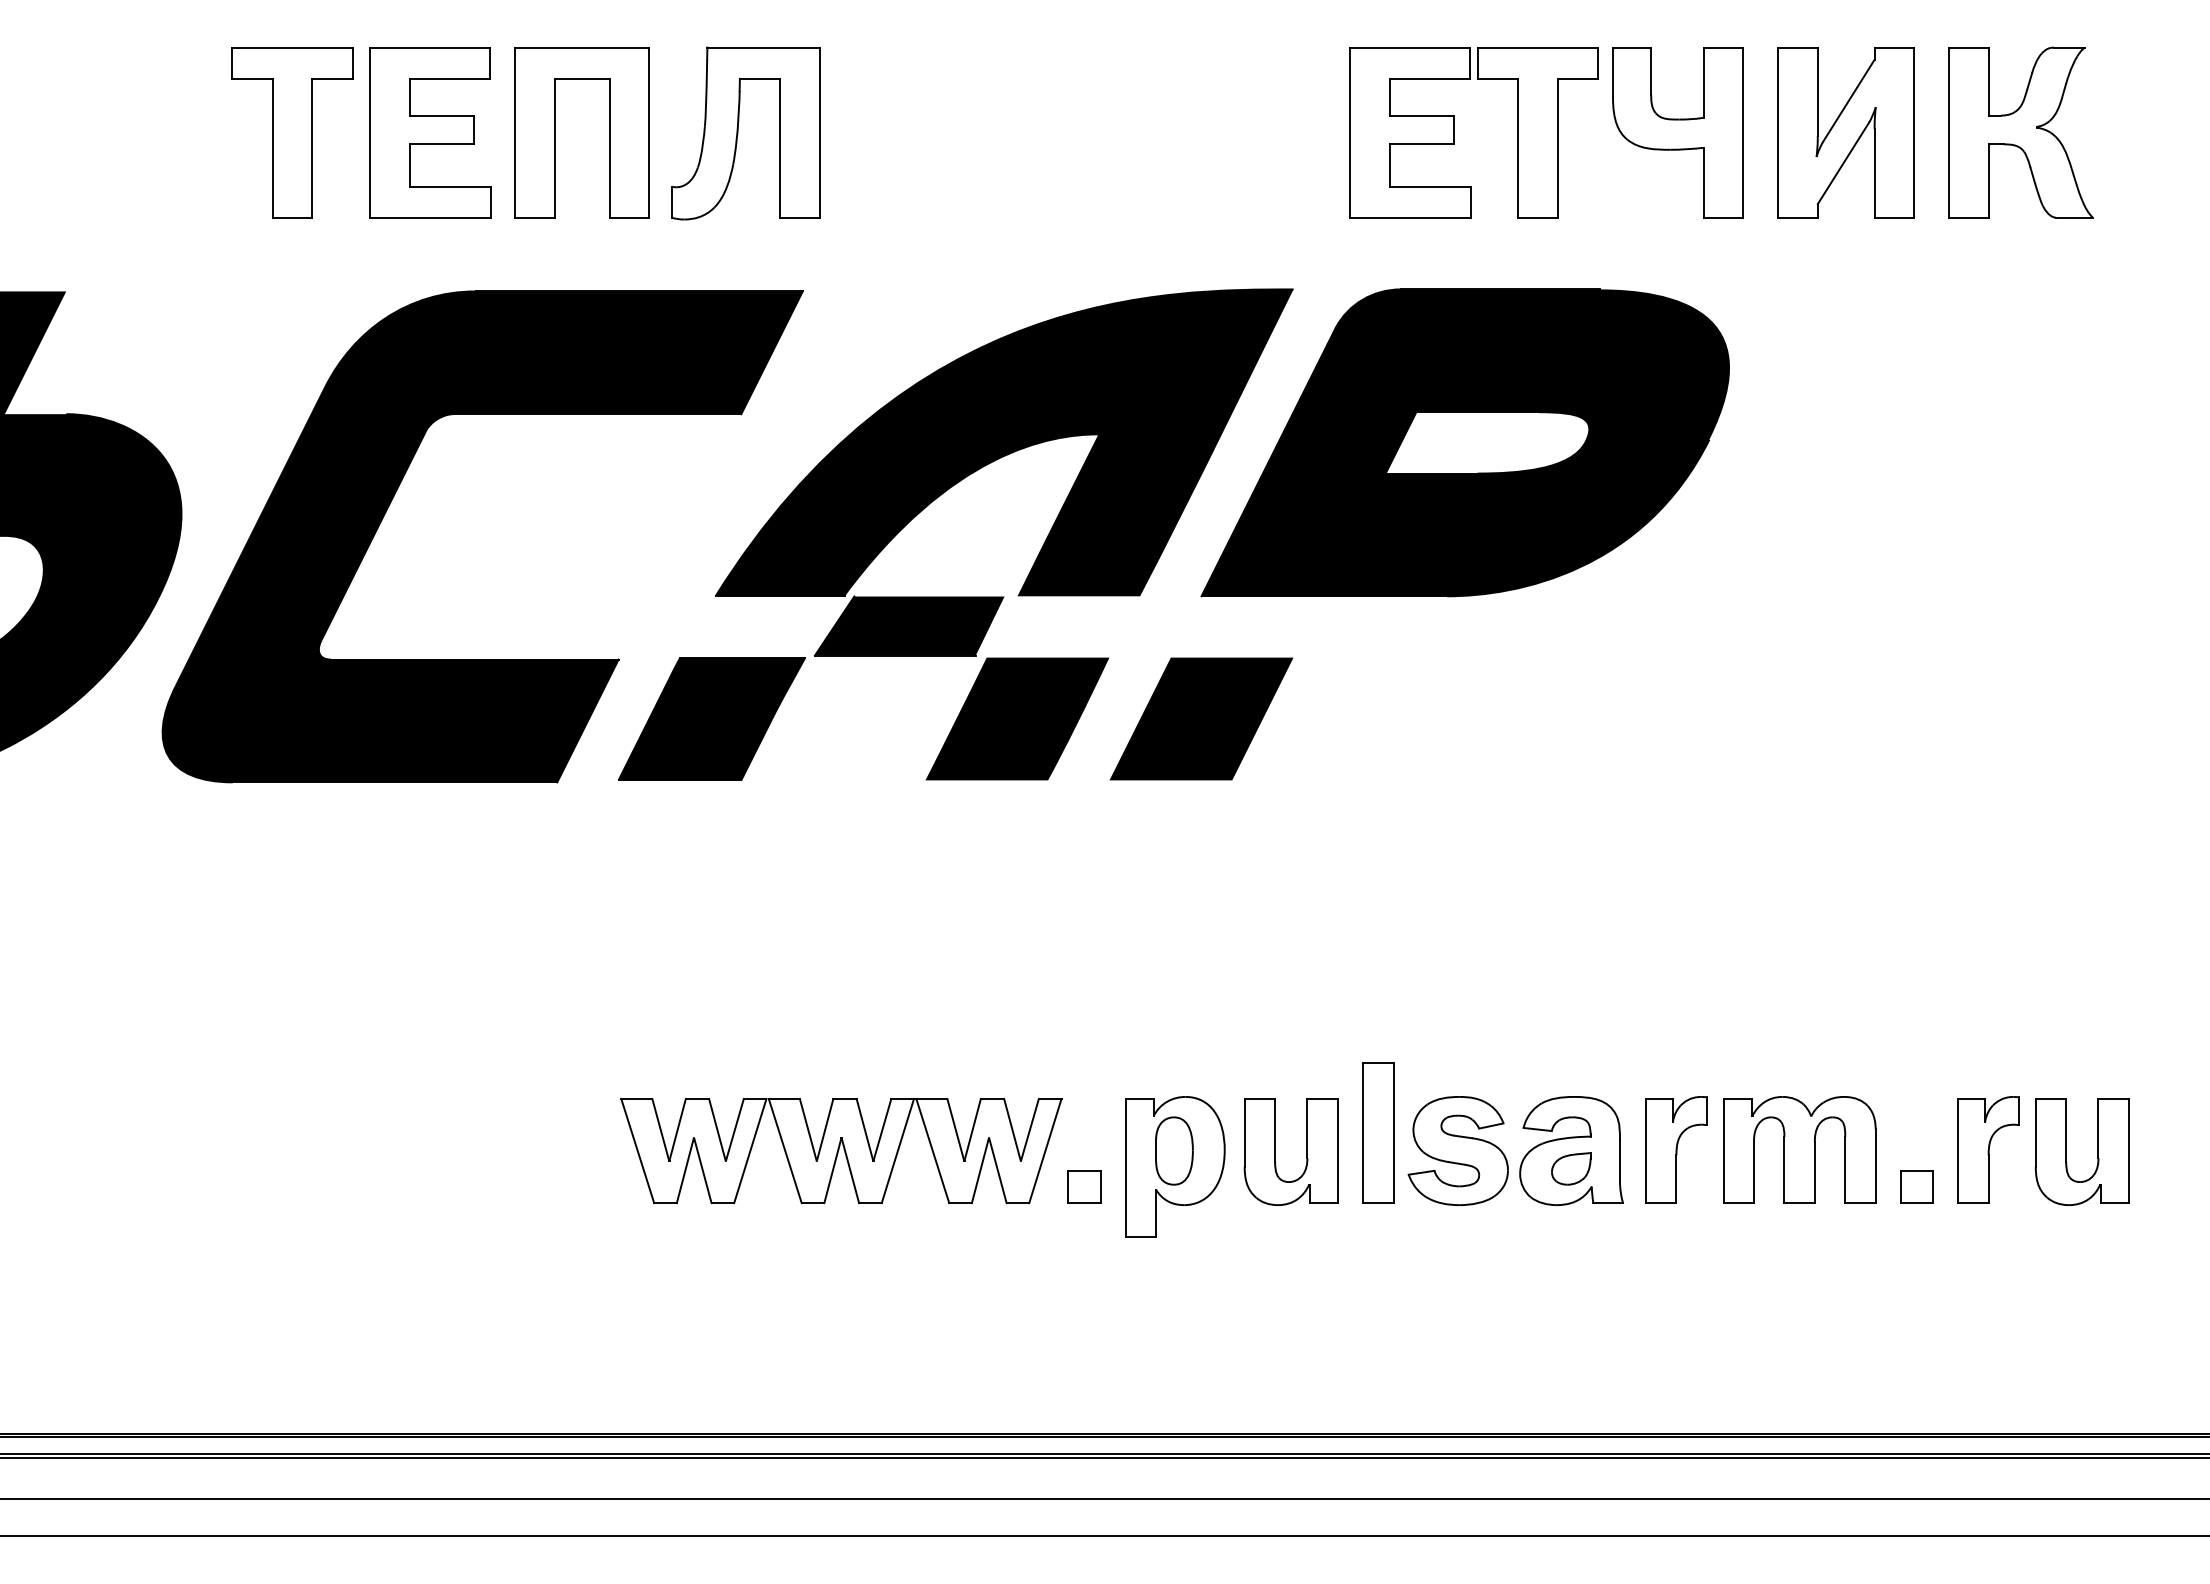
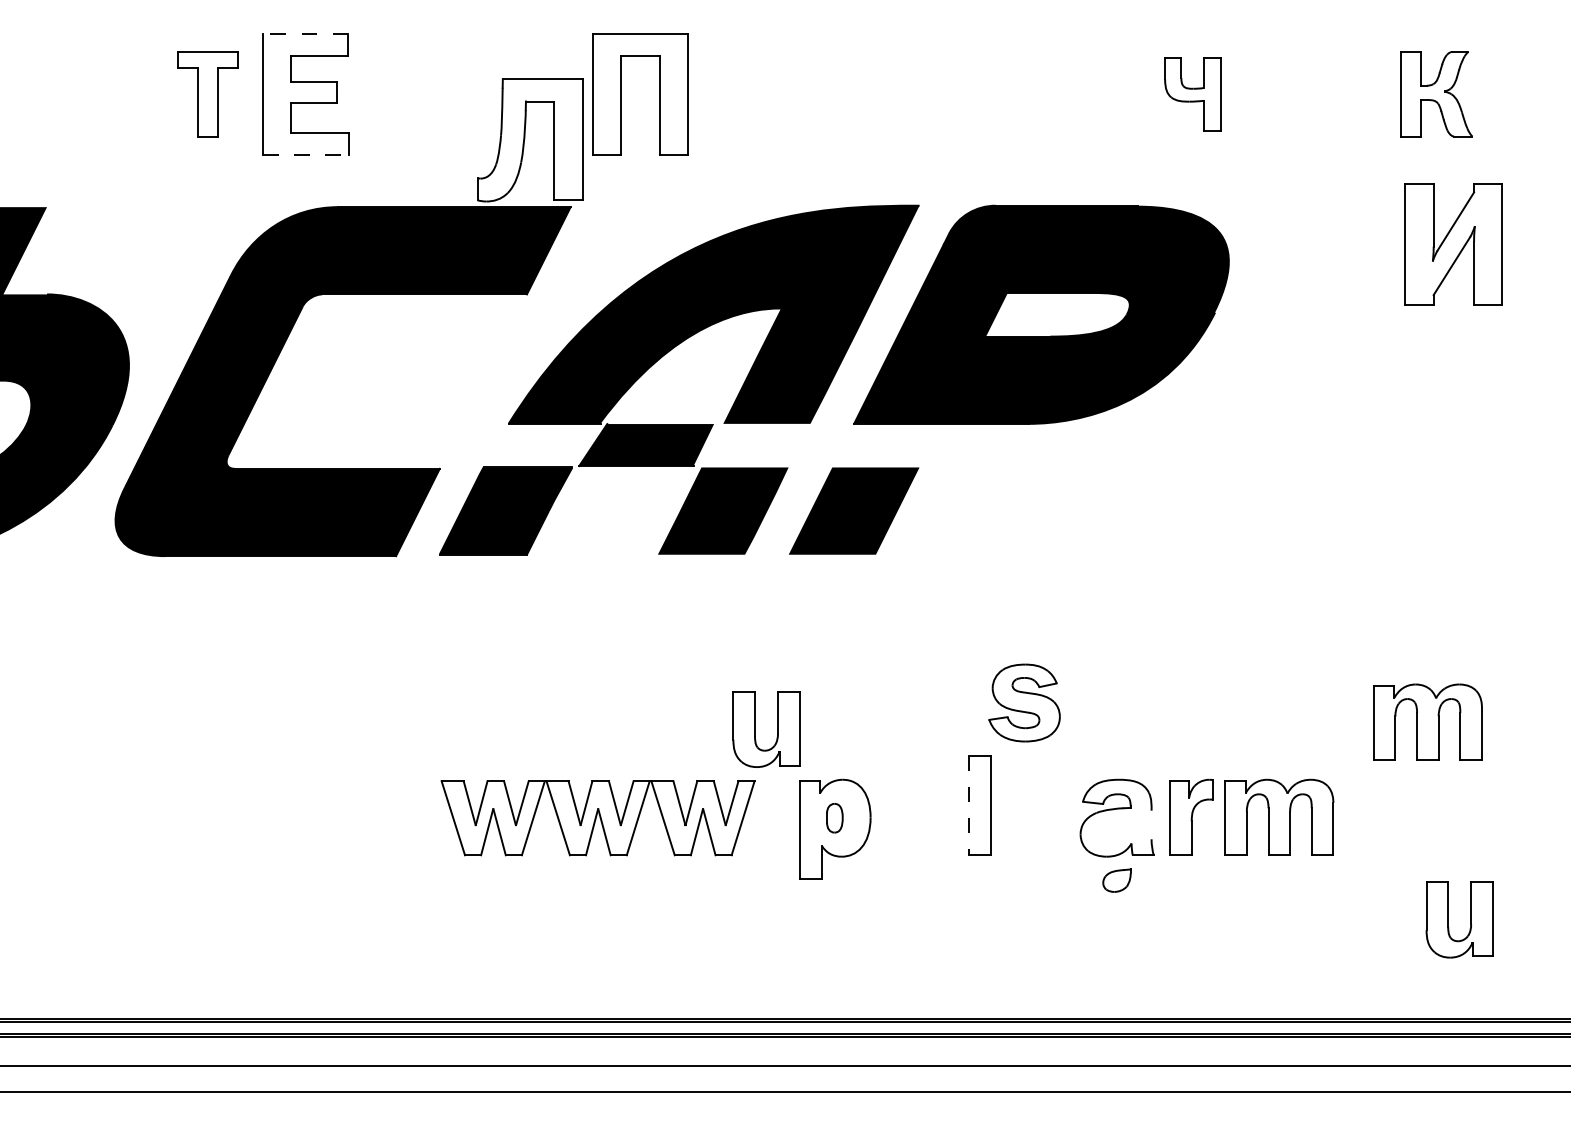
line: (429, 47) -> (305, 33), solid -> dashed
part: (292, 132) -> (207, 94), size x0.7
part: (555, 132) -> (621, 94), moved
part: (1454, 132) -> (1033, 94), removed
part: (1677, 132) -> (1192, 94), size x0.6
part: (1845, 132) -> (1453, 244), moved
part: (2020, 132) -> (1436, 94), size x0.7
part: (738, 133) -> (524, 140), moved
line: (430, 217) -> (305, 154), solid -> dashed
part: (2008, 1015) -> (1427, 721), added
line: (1363, 1133) -> (969, 805), solid -> dashed
part: (1988, 1149) -> (1413, 817), removed
part: (1174, 1150) -> (834, 817), size x0.6
part: (1457, 1150) -> (1024, 702), moved
part: (1275, 1151) -> (755, 728), moved
part: (2066, 1151) -> (1448, 919), moved
line: (1619, 1160) -> (1151, 824), removed
part: (1571, 1168) -> (1117, 880), moved
part: (1084, 1186) -> (770, 843), removed
part: (1916, 1186) -> (1362, 843), removed

